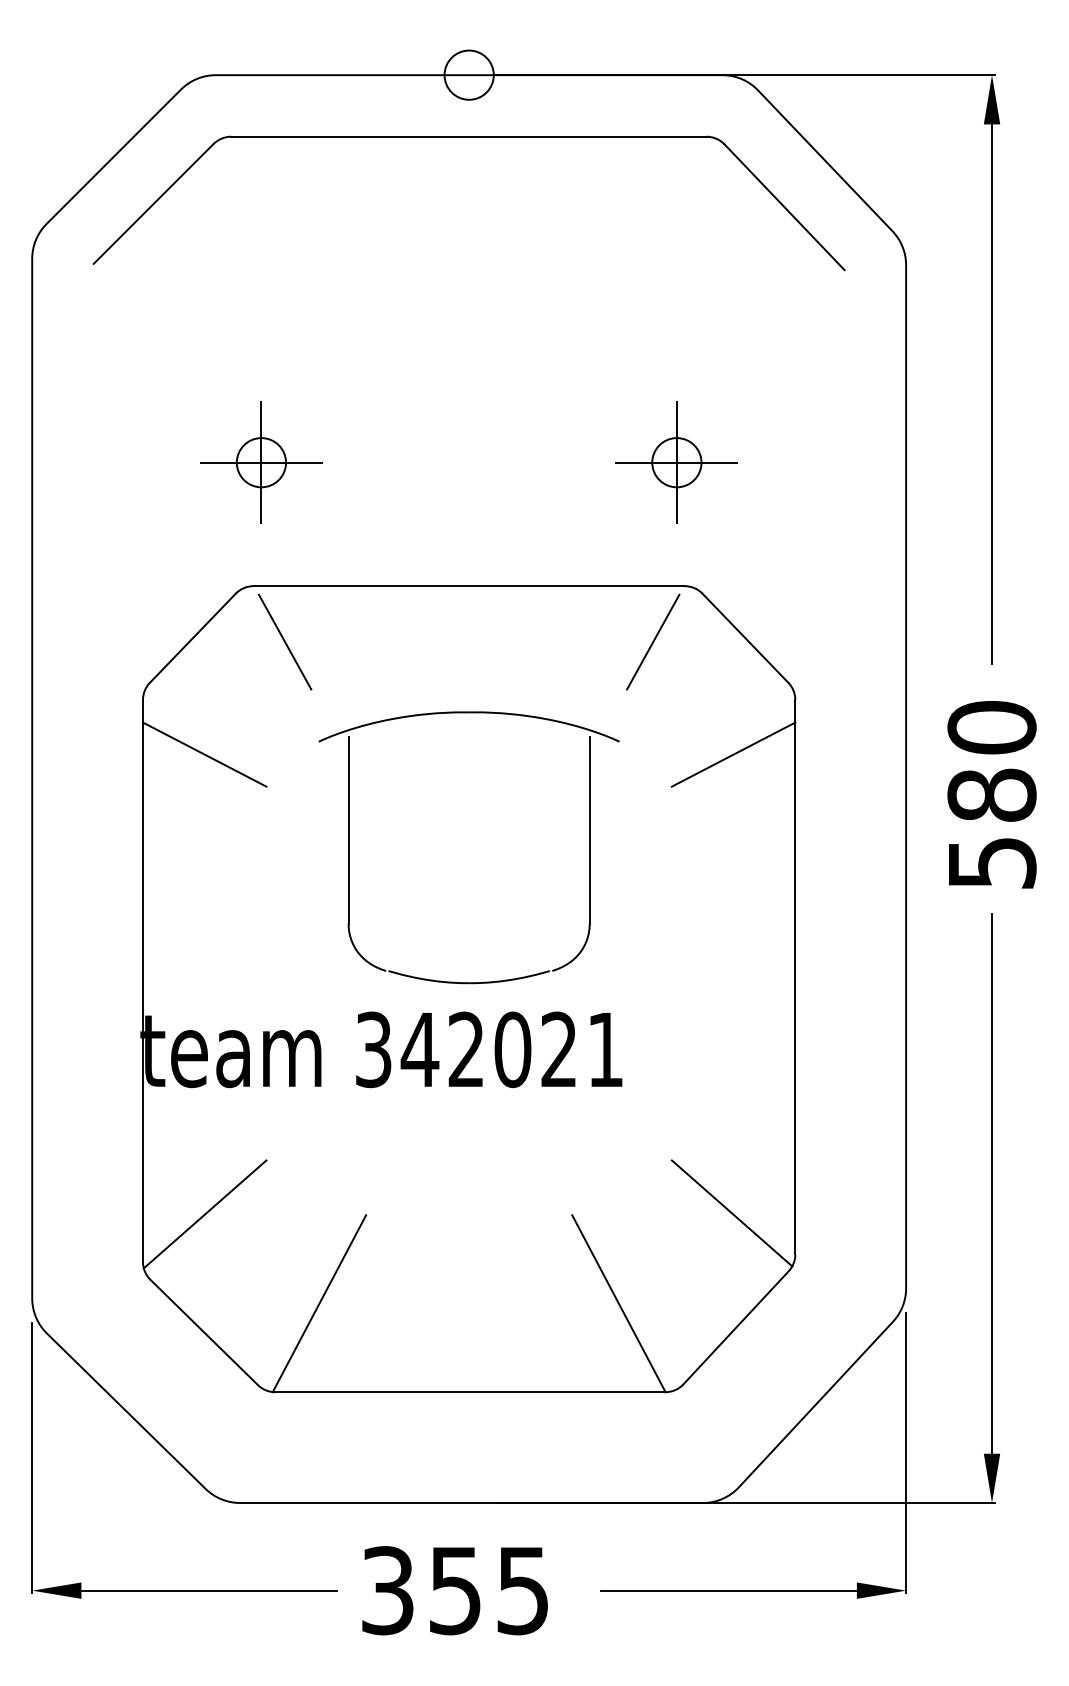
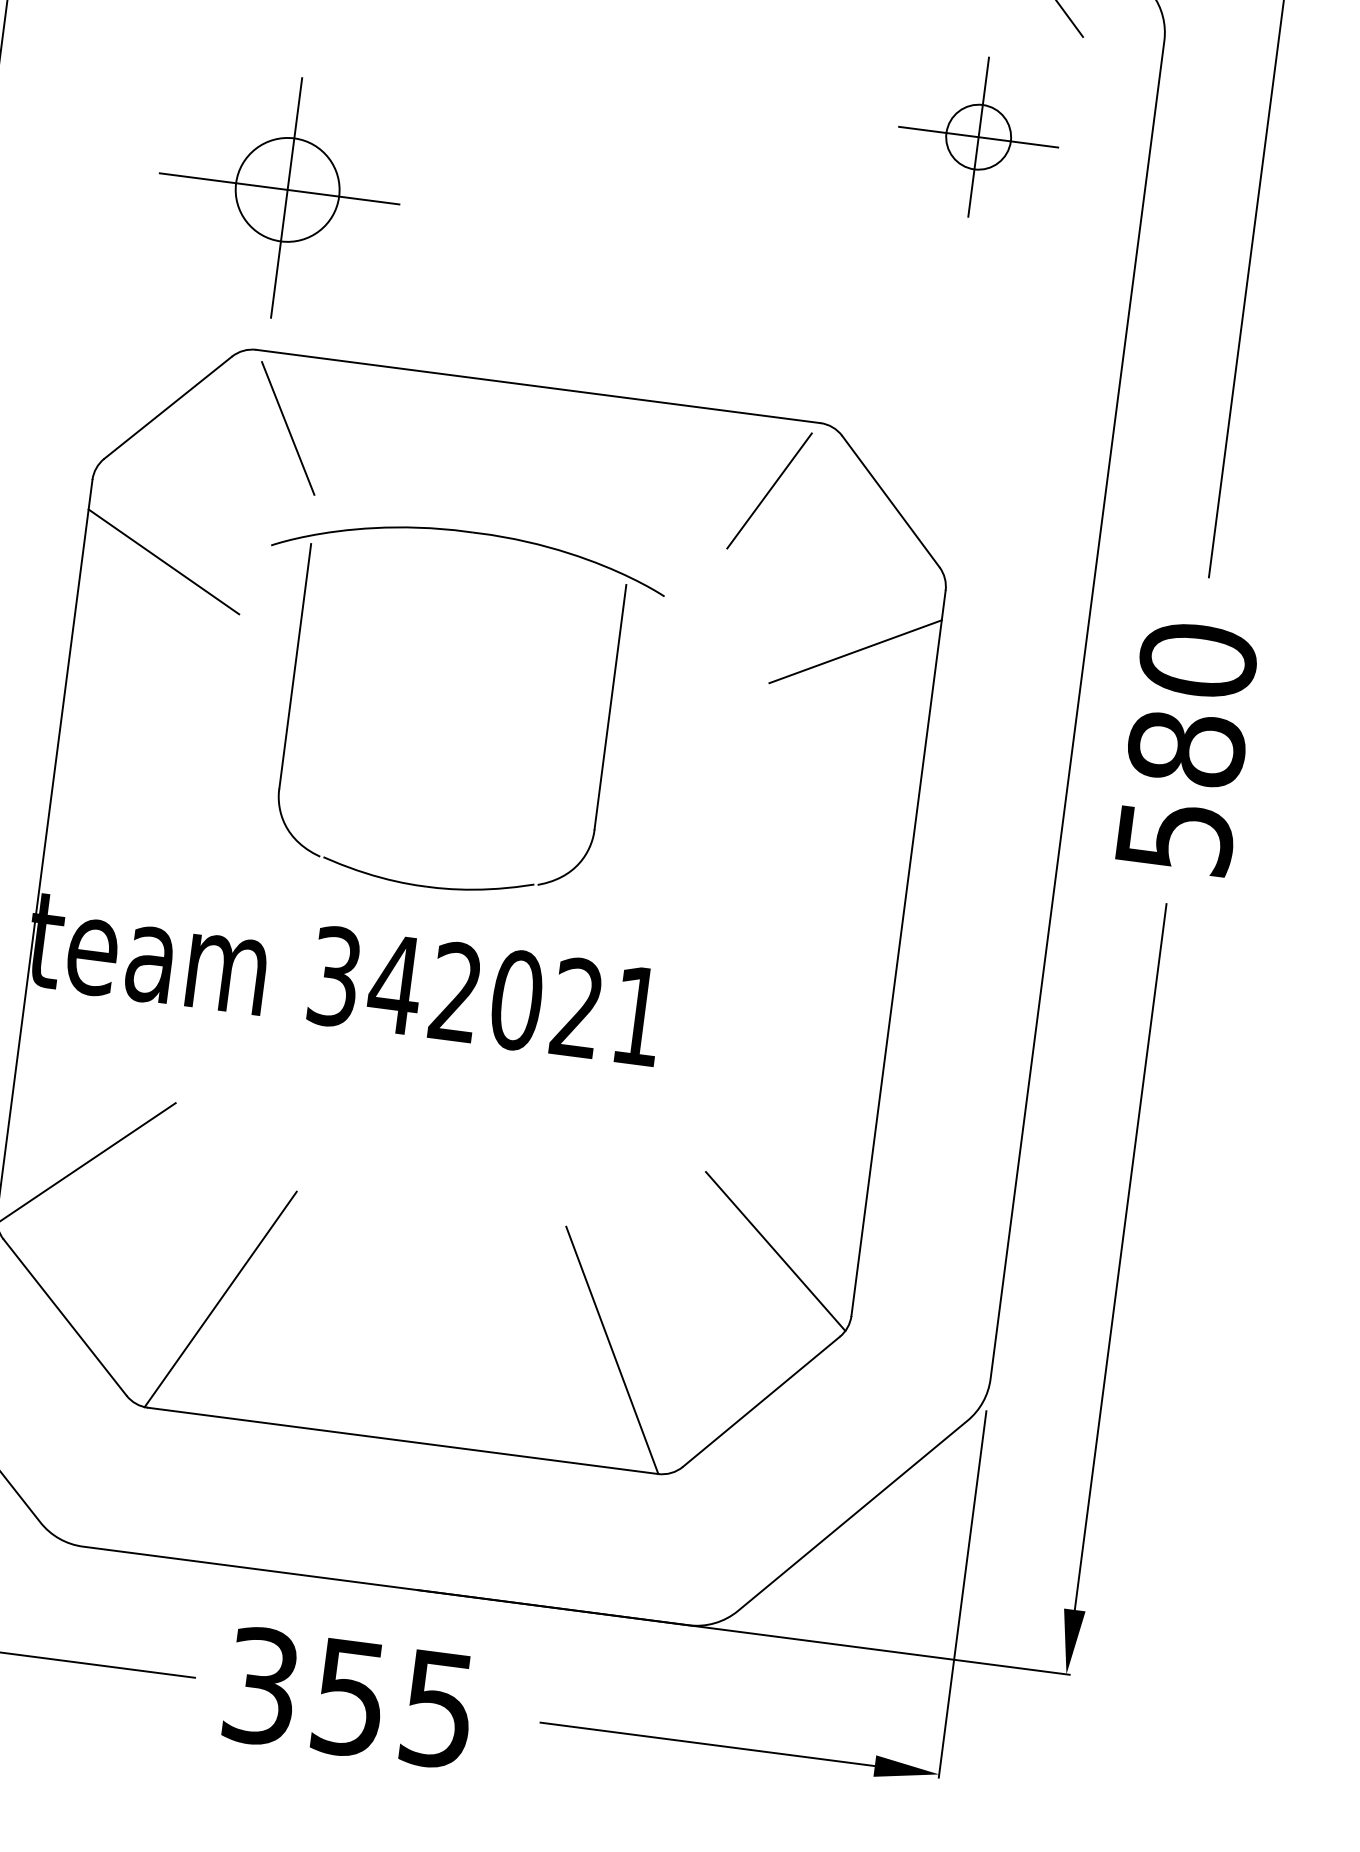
part: (261, 462) -> (287, 189), size x1.6
part: (676, 462) -> (978, 136), moved
part: (349, 847) -> (293, 688), moved

